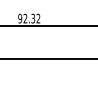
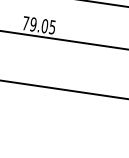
text: (29, 18) -> (39, 25), 92.32 -> 79.05

